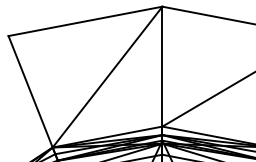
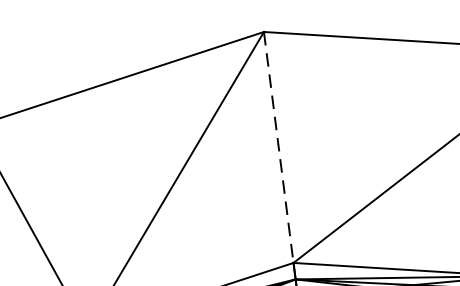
line: (162, 66) -> (278, 147), solid -> dashed

